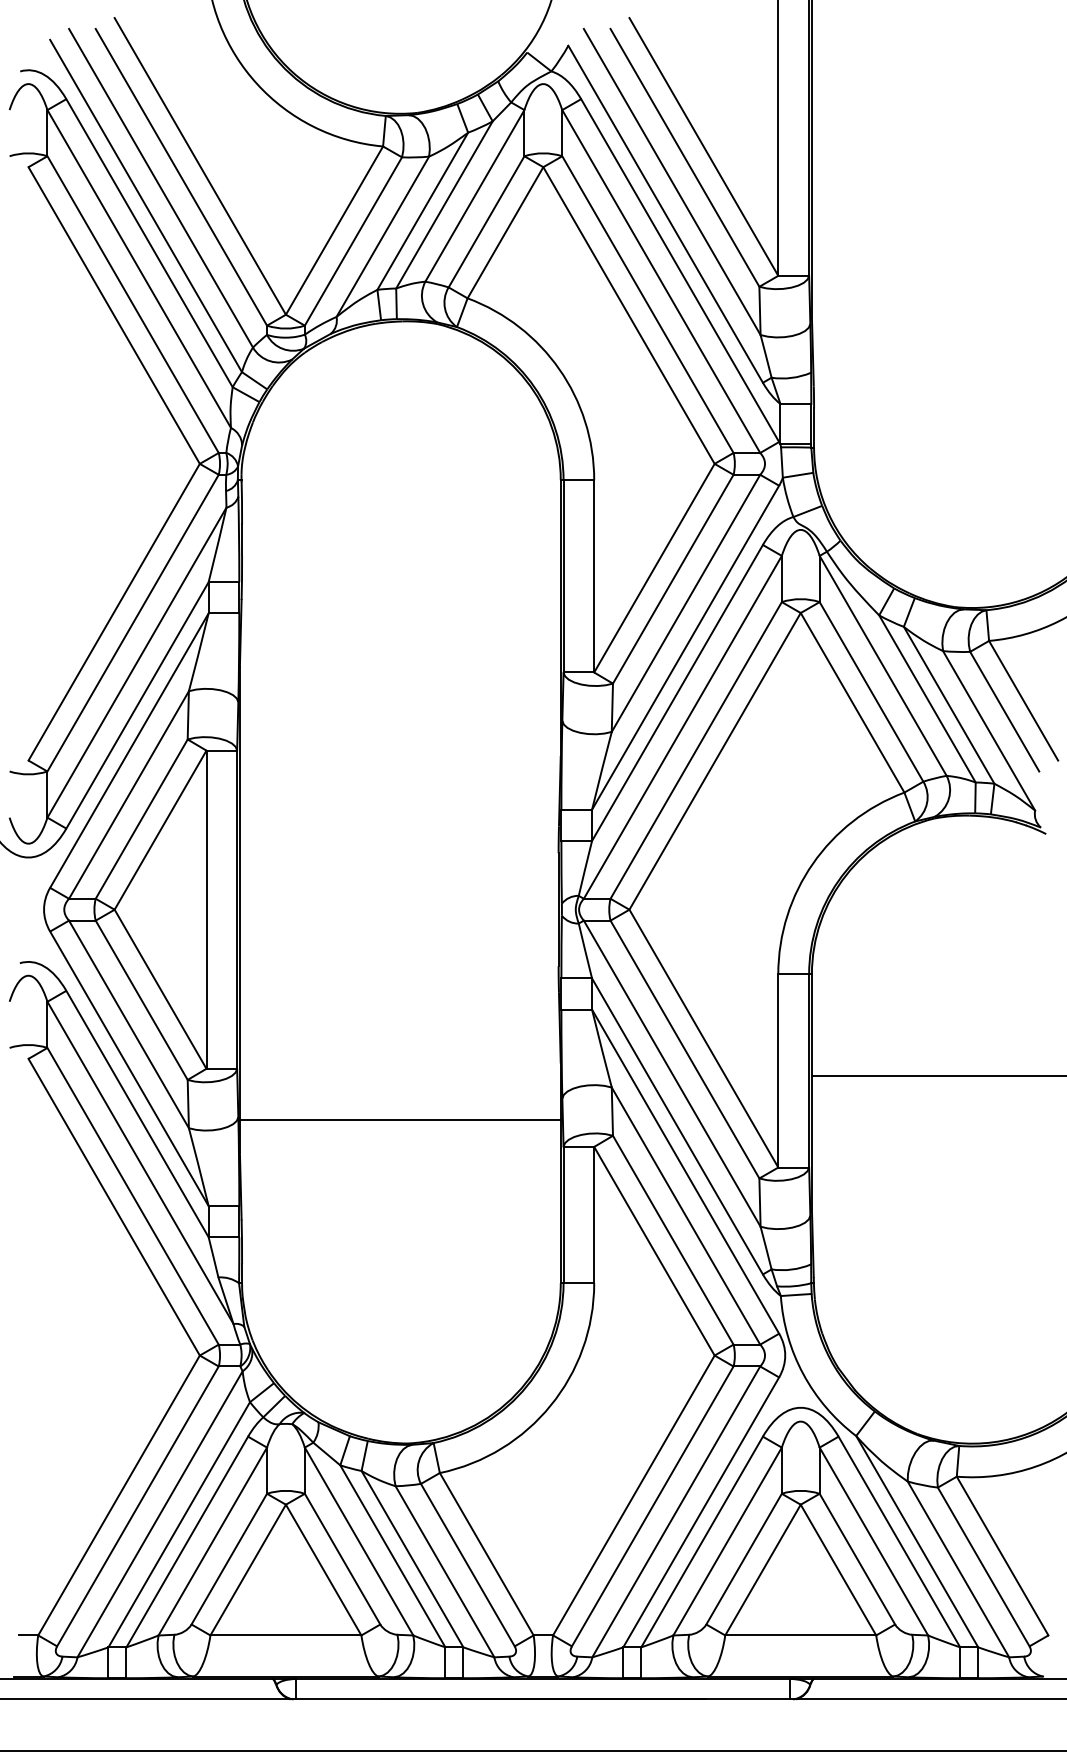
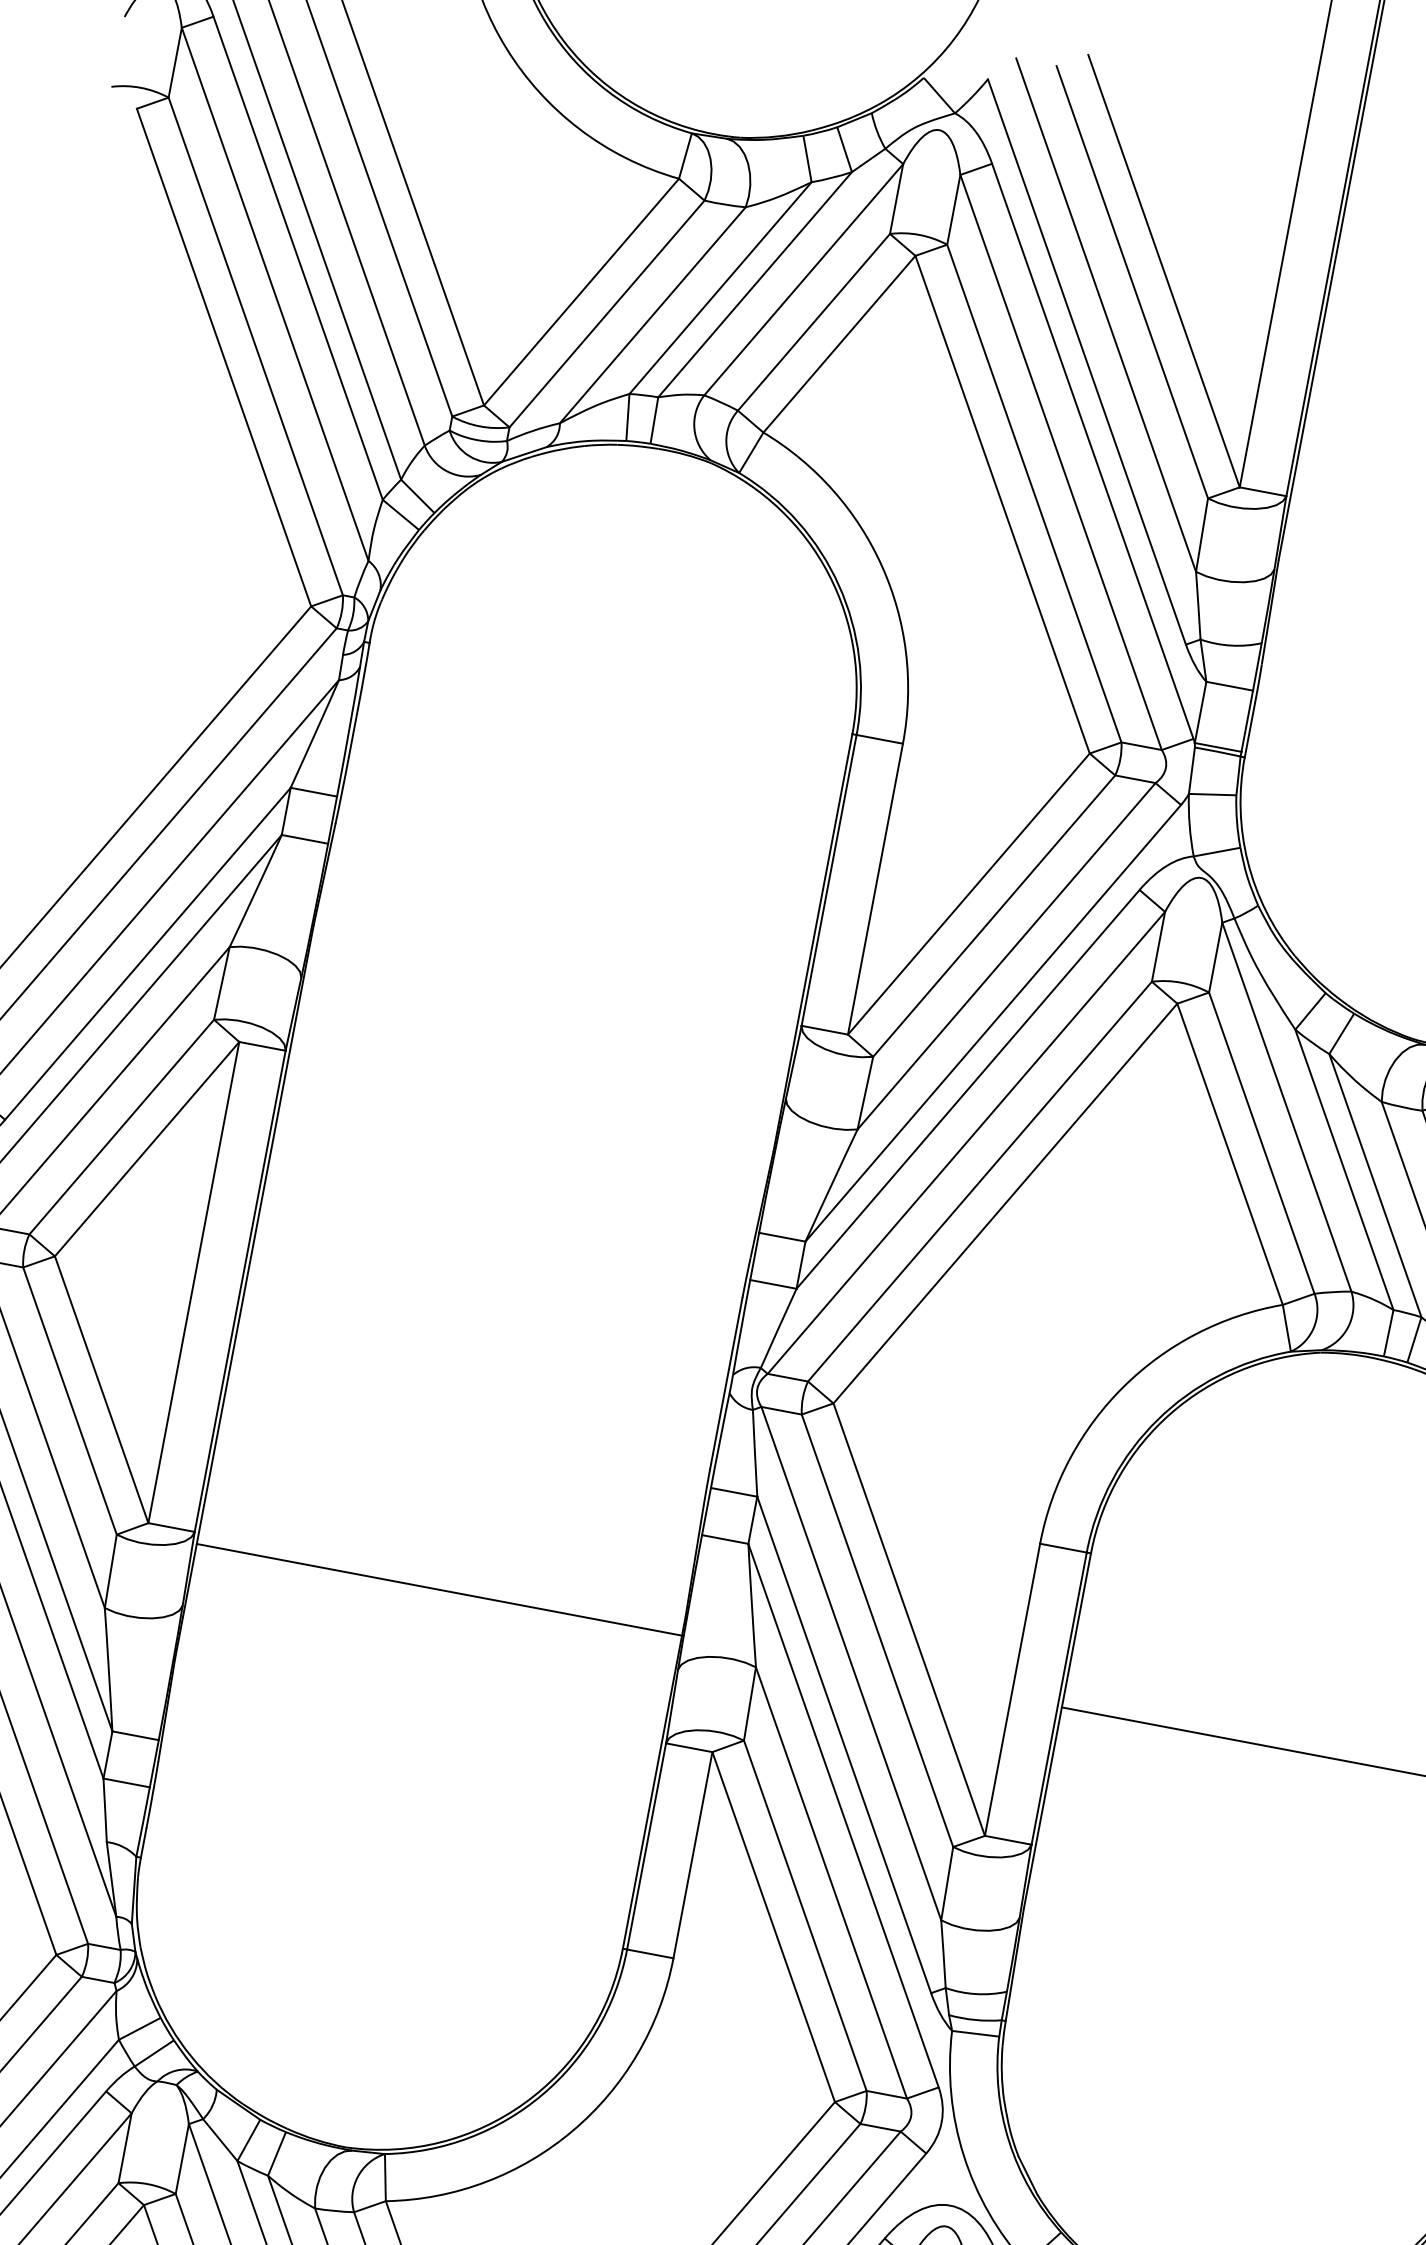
line: (399, 1120) -> (438, 1589), moved

